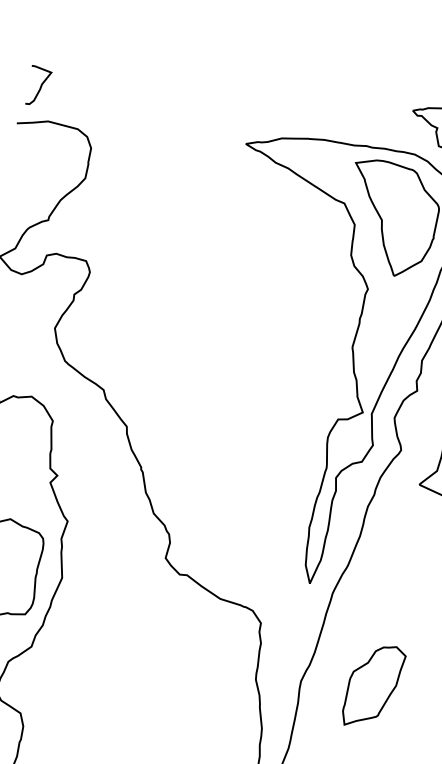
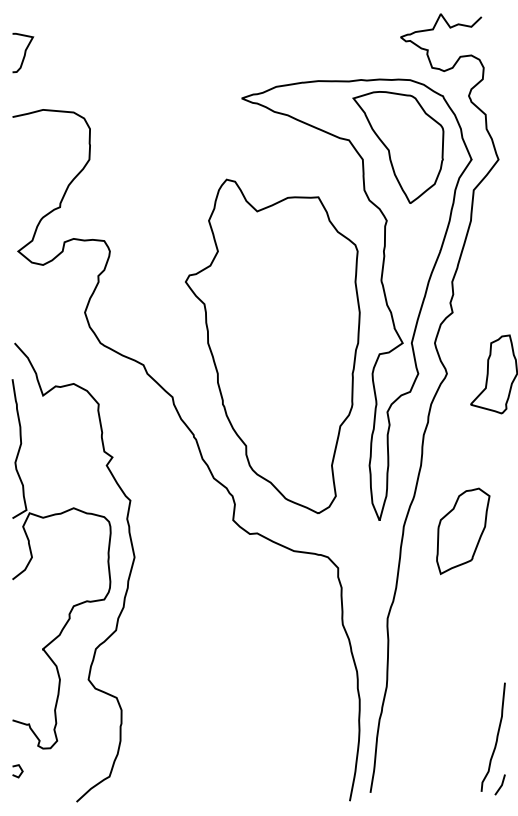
curve: (40, 86) -> (24, 52), moved
part: (233, 393) -> (272, 346), added
part: (374, 686) -> (463, 531), moved

